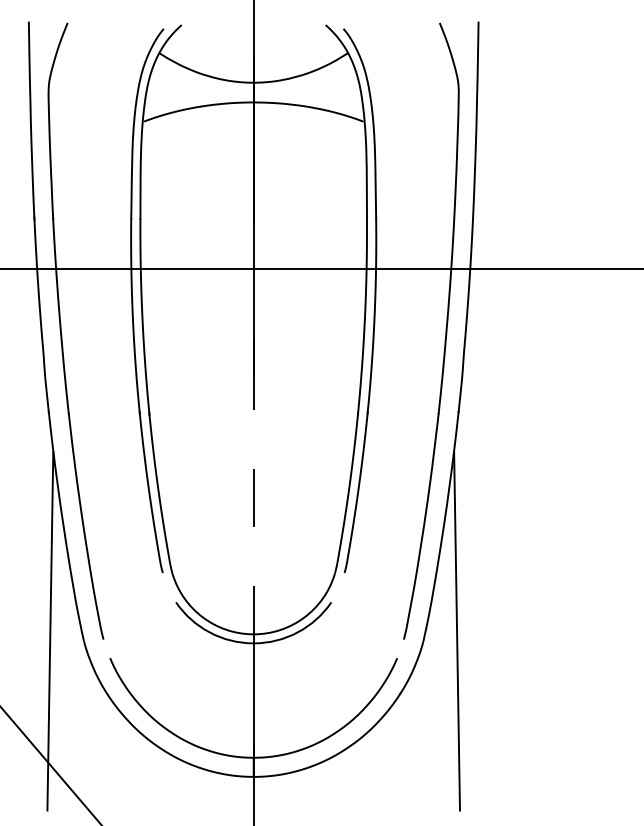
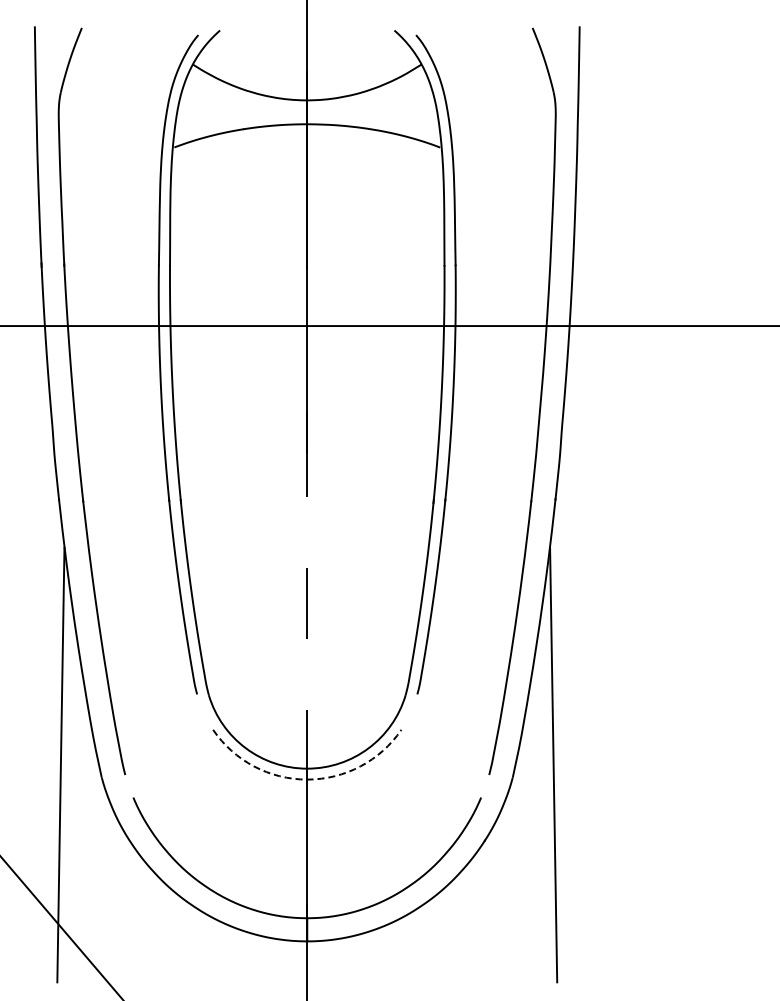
arc: (253, 643) -> (307, 779), solid -> dashed

